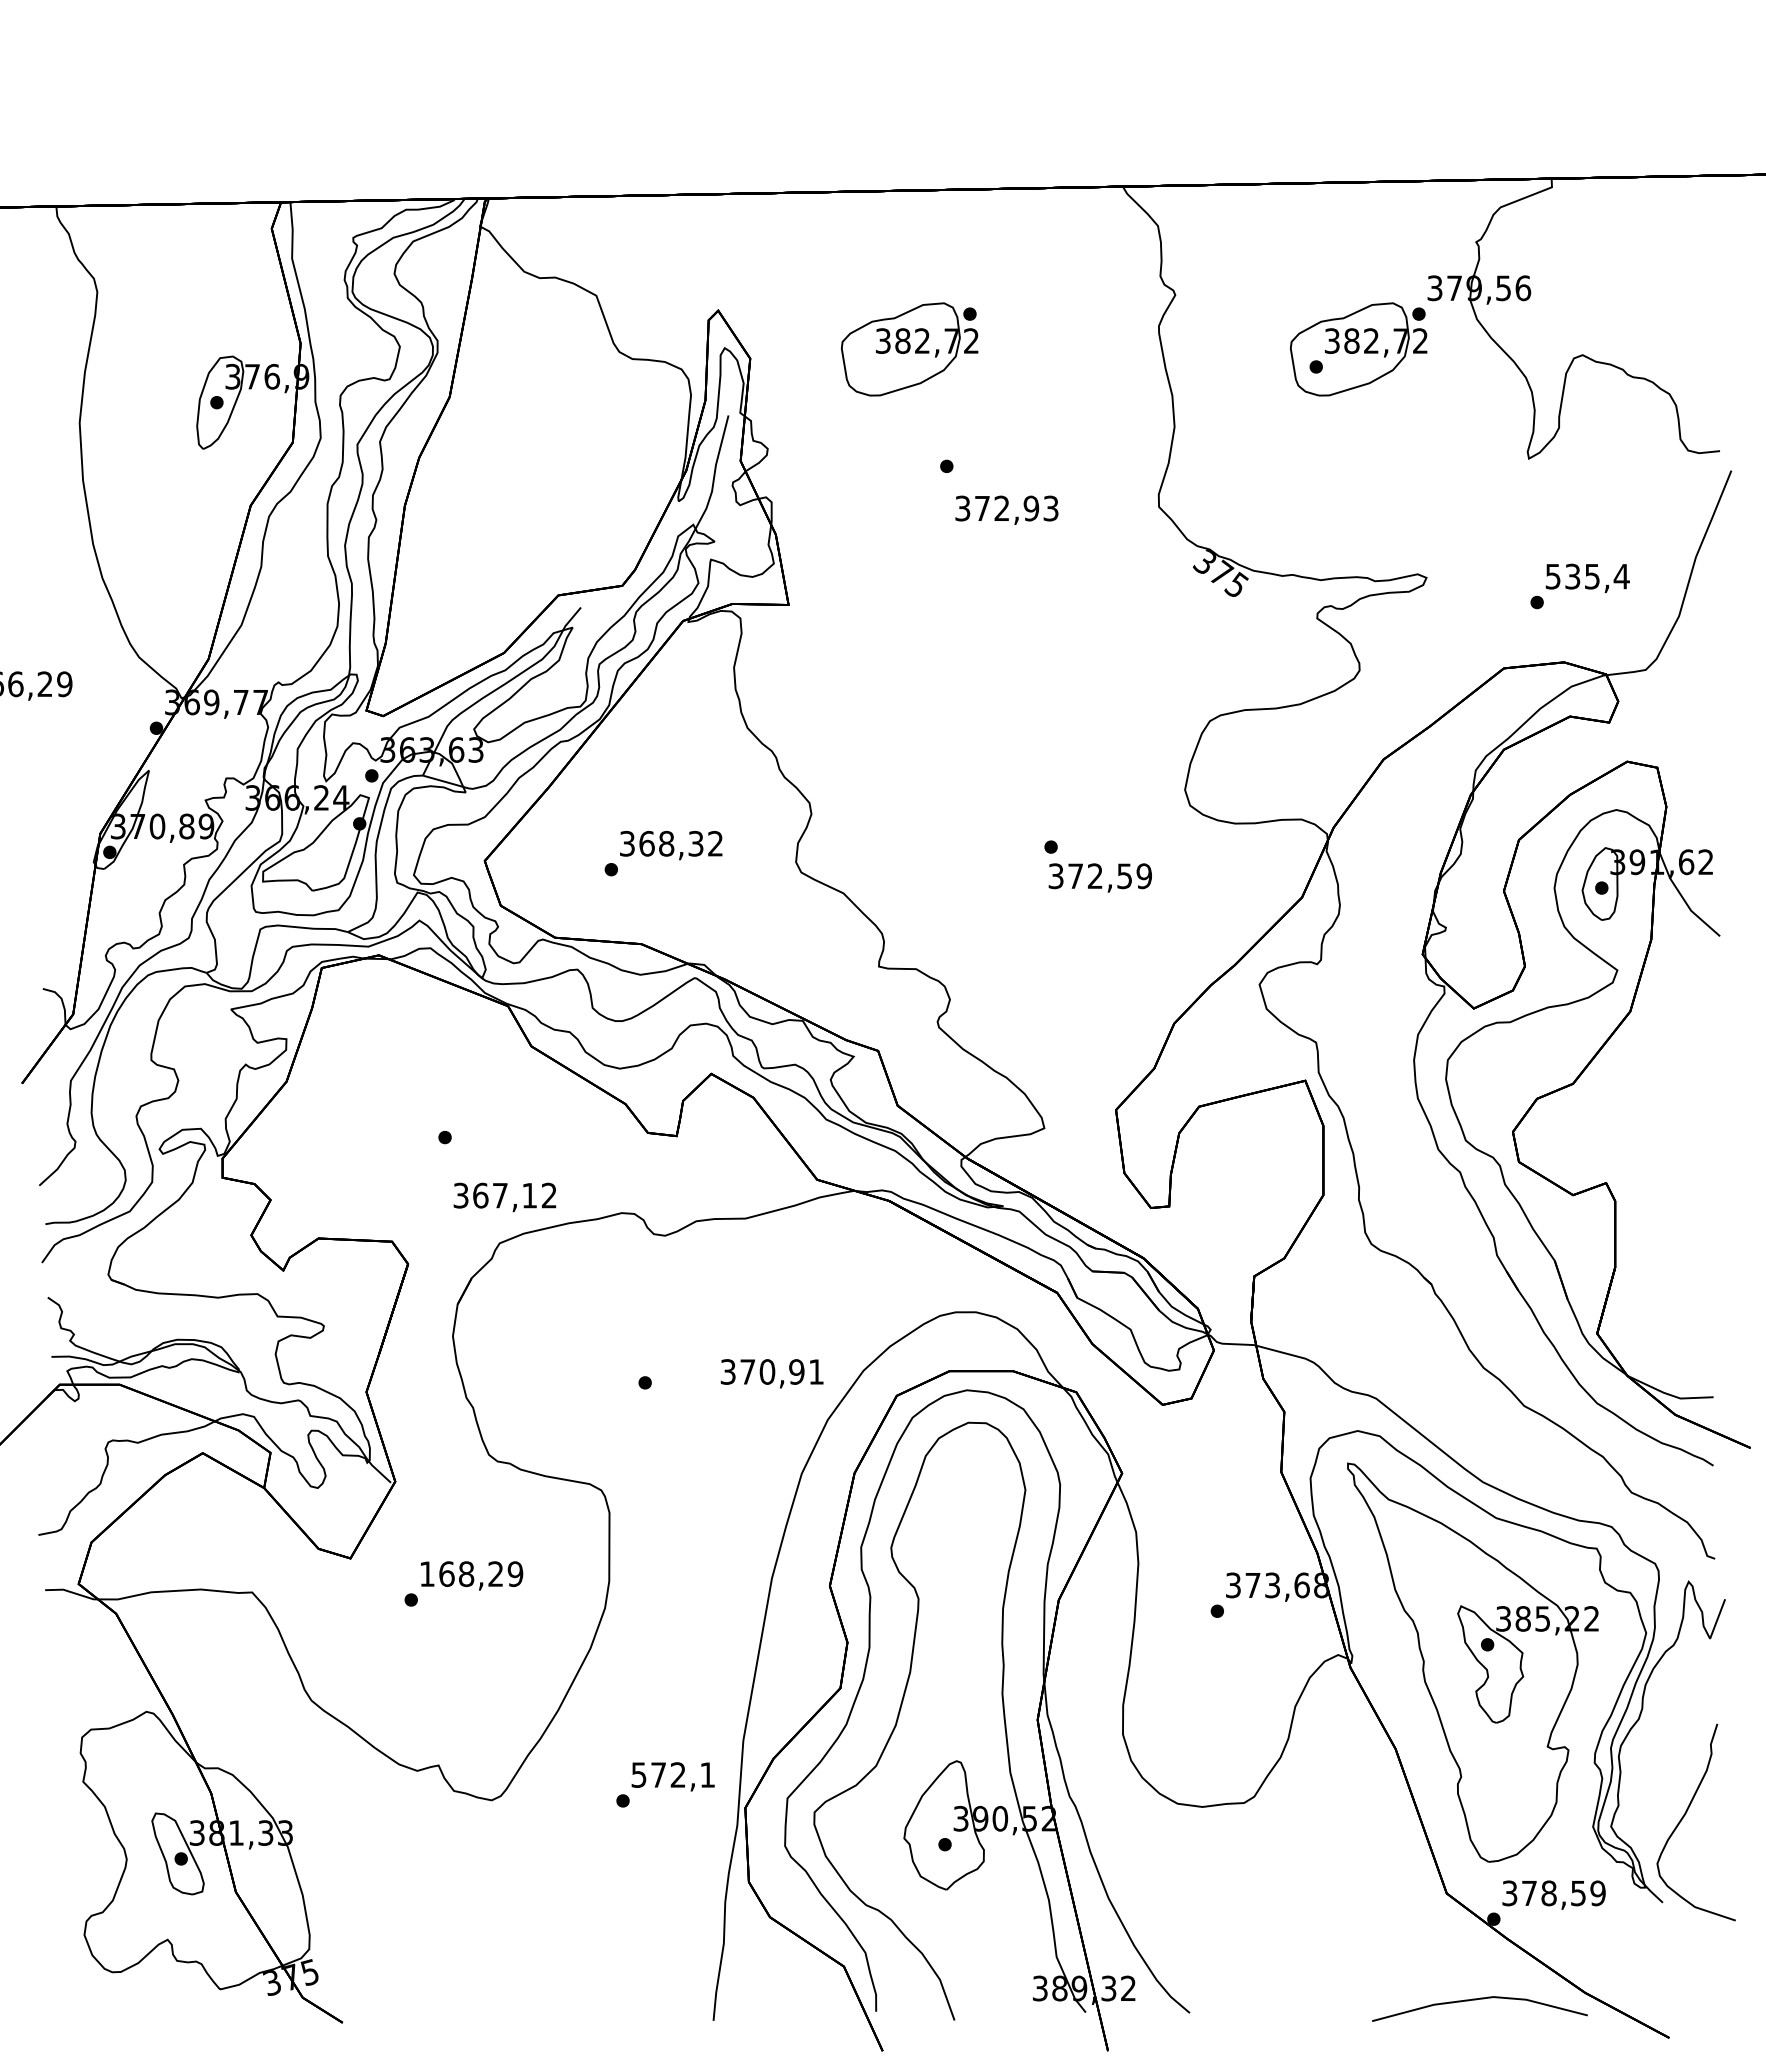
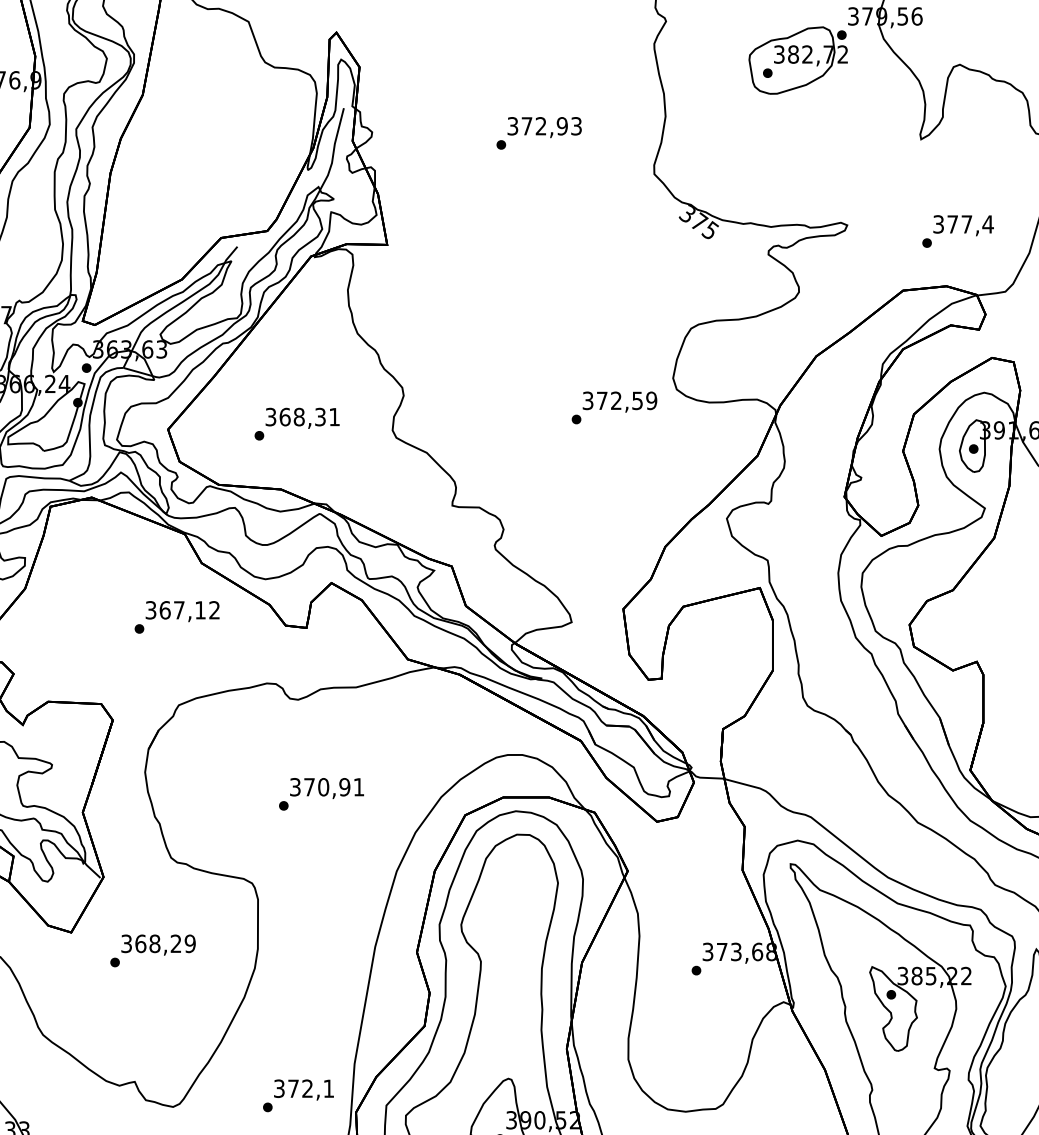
part: (909, 349) -> (474, 60), removed
text: (1006, 509) -> (544, 126), moved
text: (1572, 576) -> (952, 224), 535,4 -> 377,4
text: (715, 843) -> (334, 416), 368,32 -> 368,31
text: (1099, 877) -> (619, 401), moved
text: (504, 1197) -> (182, 611), moved
text: (771, 1373) -> (326, 788), moved
text: (427, 1574) -> (126, 944), 168,29 -> 368,29
text: (639, 1774) -> (279, 1088), 572,1 -> 372,1

